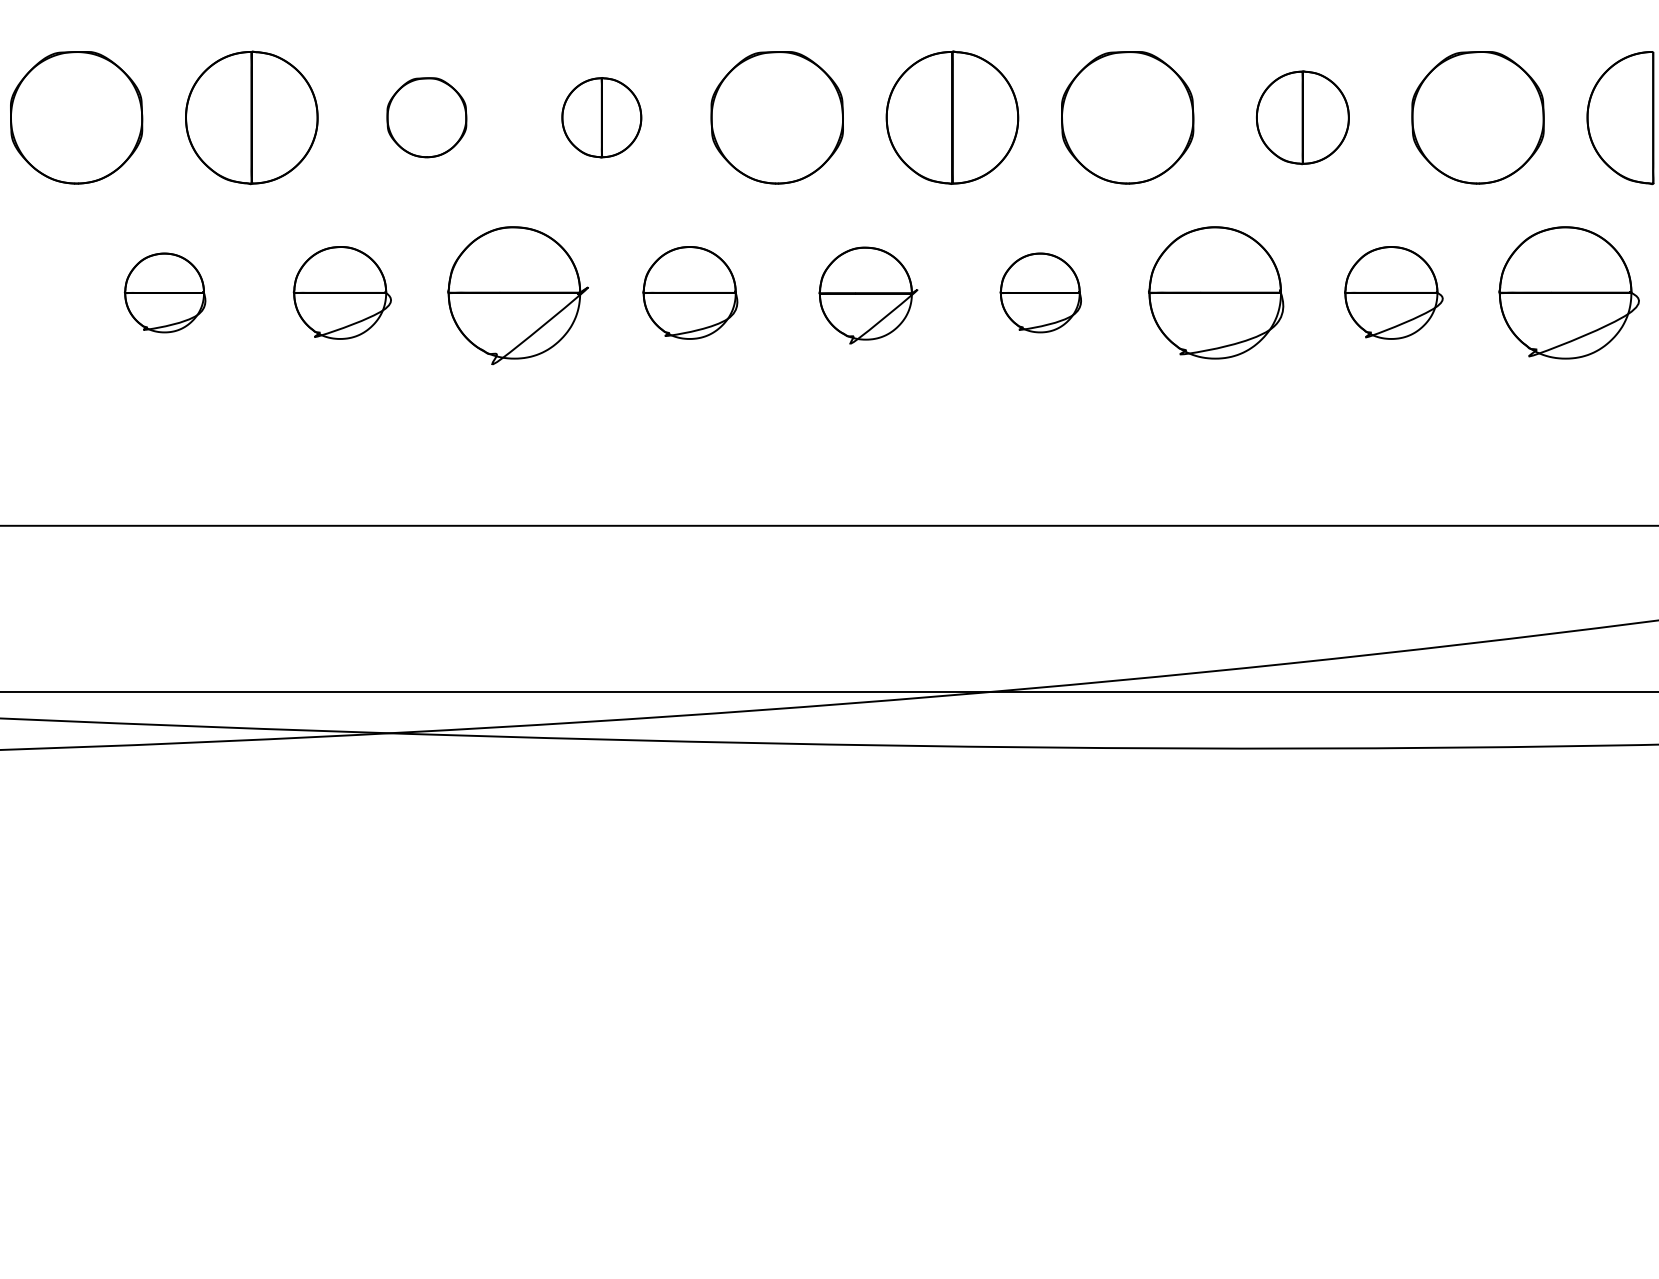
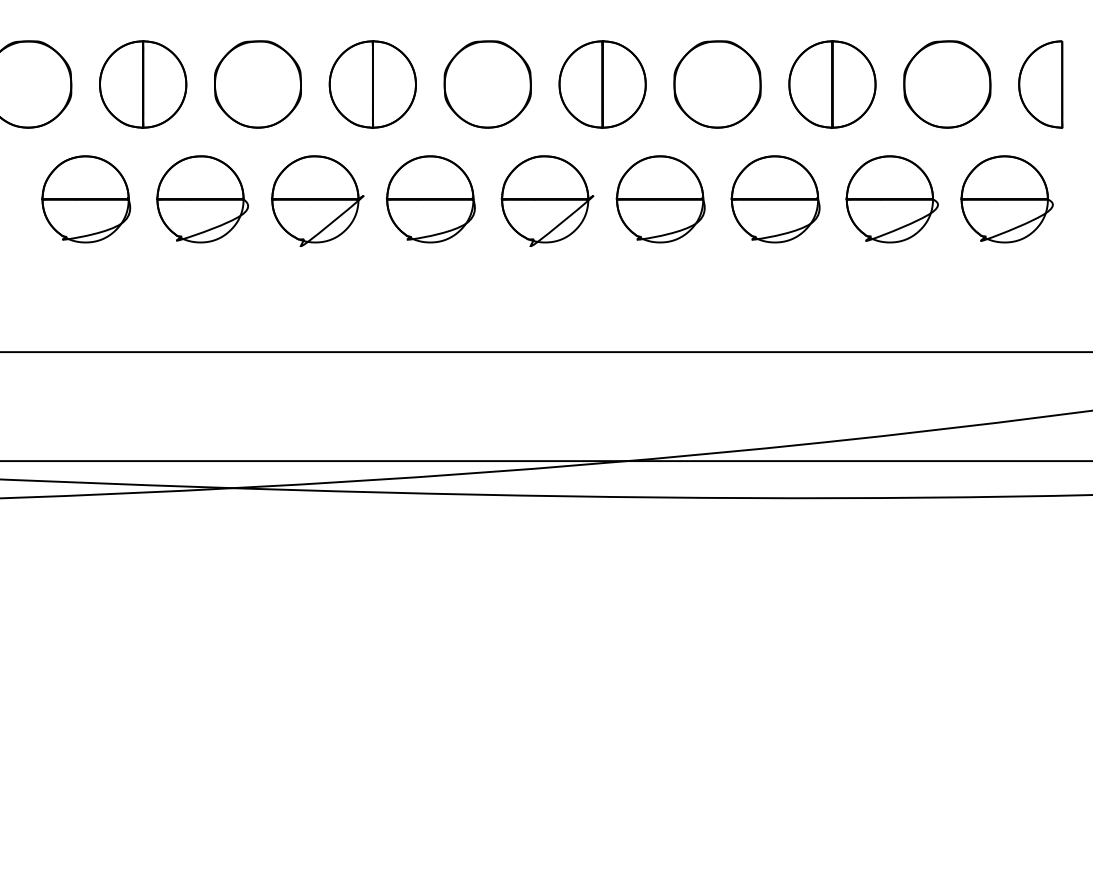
part: (426, 117) -> (257, 84), size x1.67
part: (601, 117) -> (372, 84), size x1.67
part: (1302, 117) -> (832, 84), size x1.43
part: (165, 293) -> (86, 199), size x1.67
part: (342, 293) -> (202, 199), size x1.43
part: (689, 293) -> (430, 199), size x1.43
part: (1040, 293) -> (660, 199), size x1.67
part: (1392, 293) -> (891, 199), size x1.43
part: (868, 294) -> (547, 200), size x1.43

